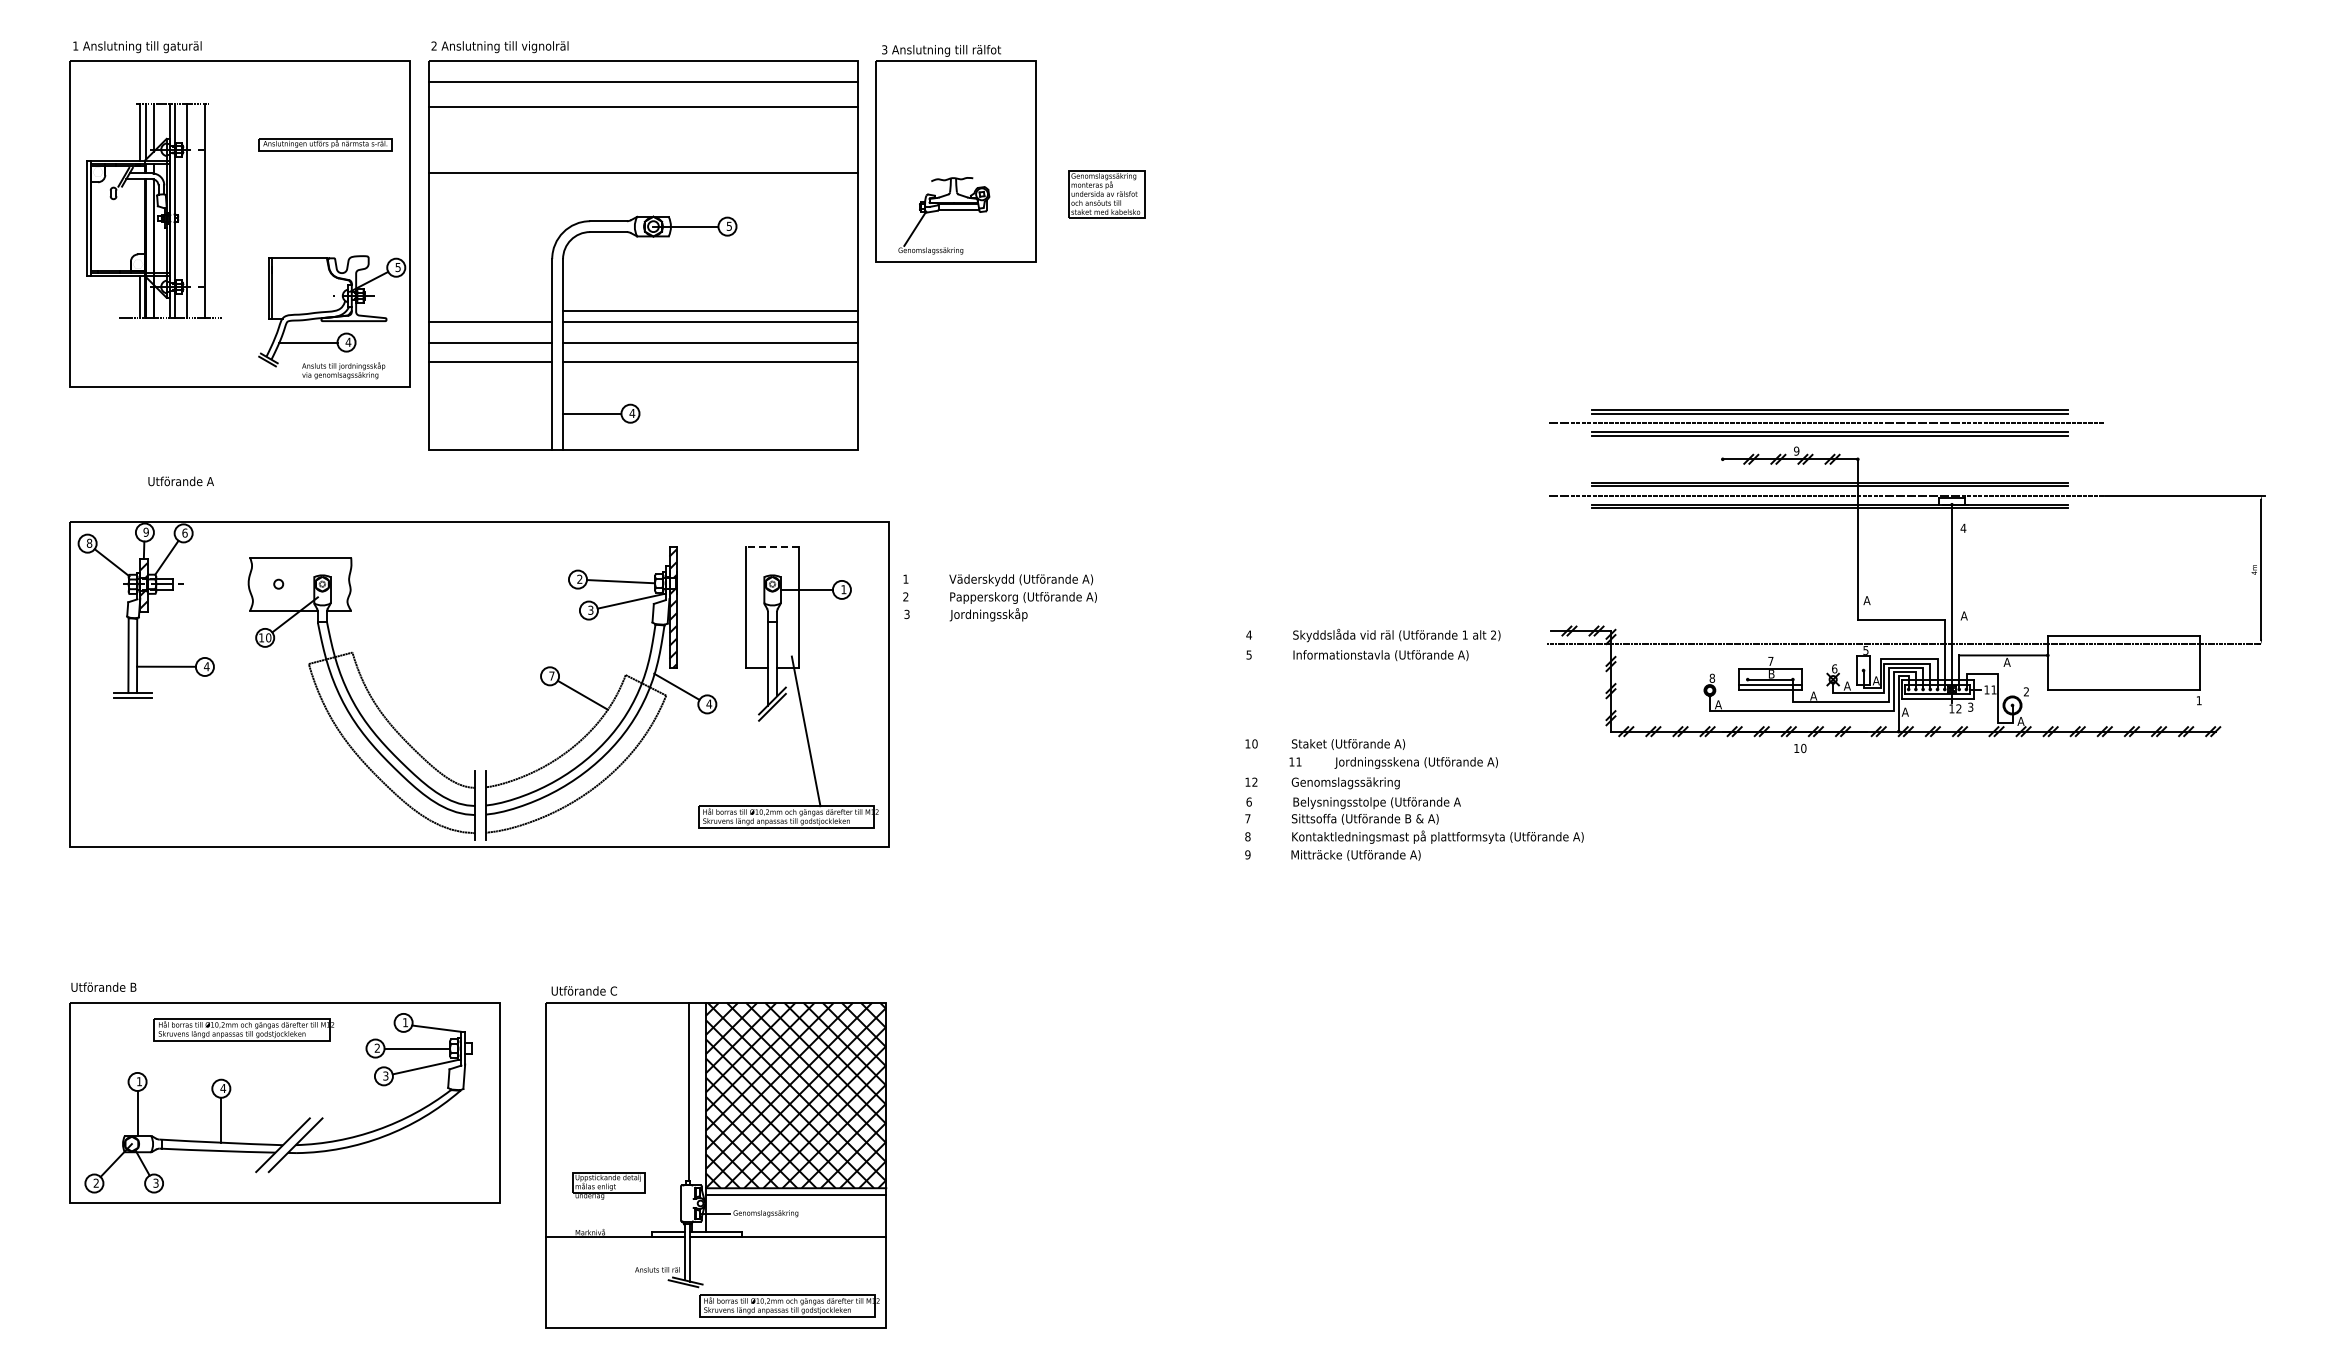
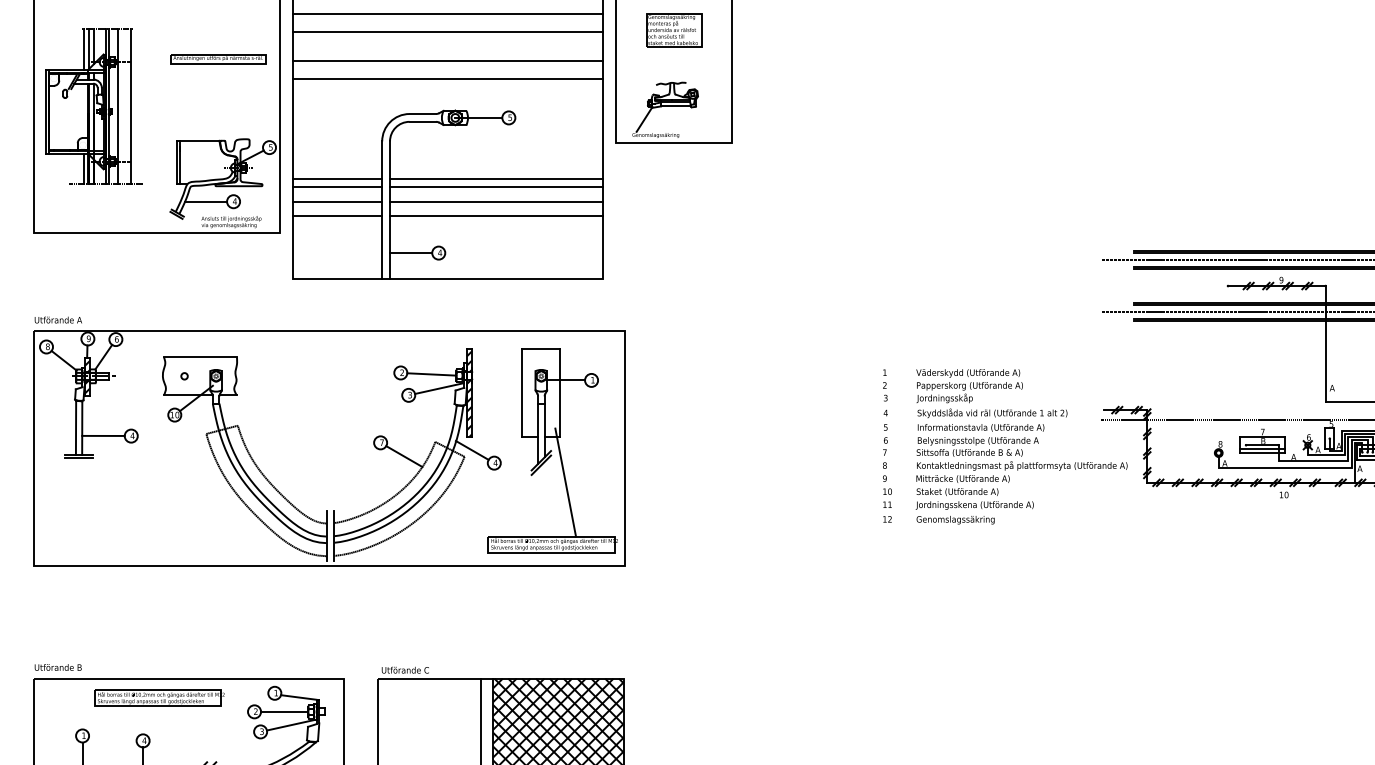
line: (643, 147) -> (448, 60), added
part: (1106, 194) -> (673, 30), moved
line: (490, 311) -> (337, 179), added
text: (180, 481) -> (57, 320), moved
line: (771, 546) -> (540, 349), dashed -> solid
text: (999, 597) -> (952, 385), moved
text: (1393, 762) -> (958, 505), moved
text: (1414, 828) -> (1005, 459), moved

